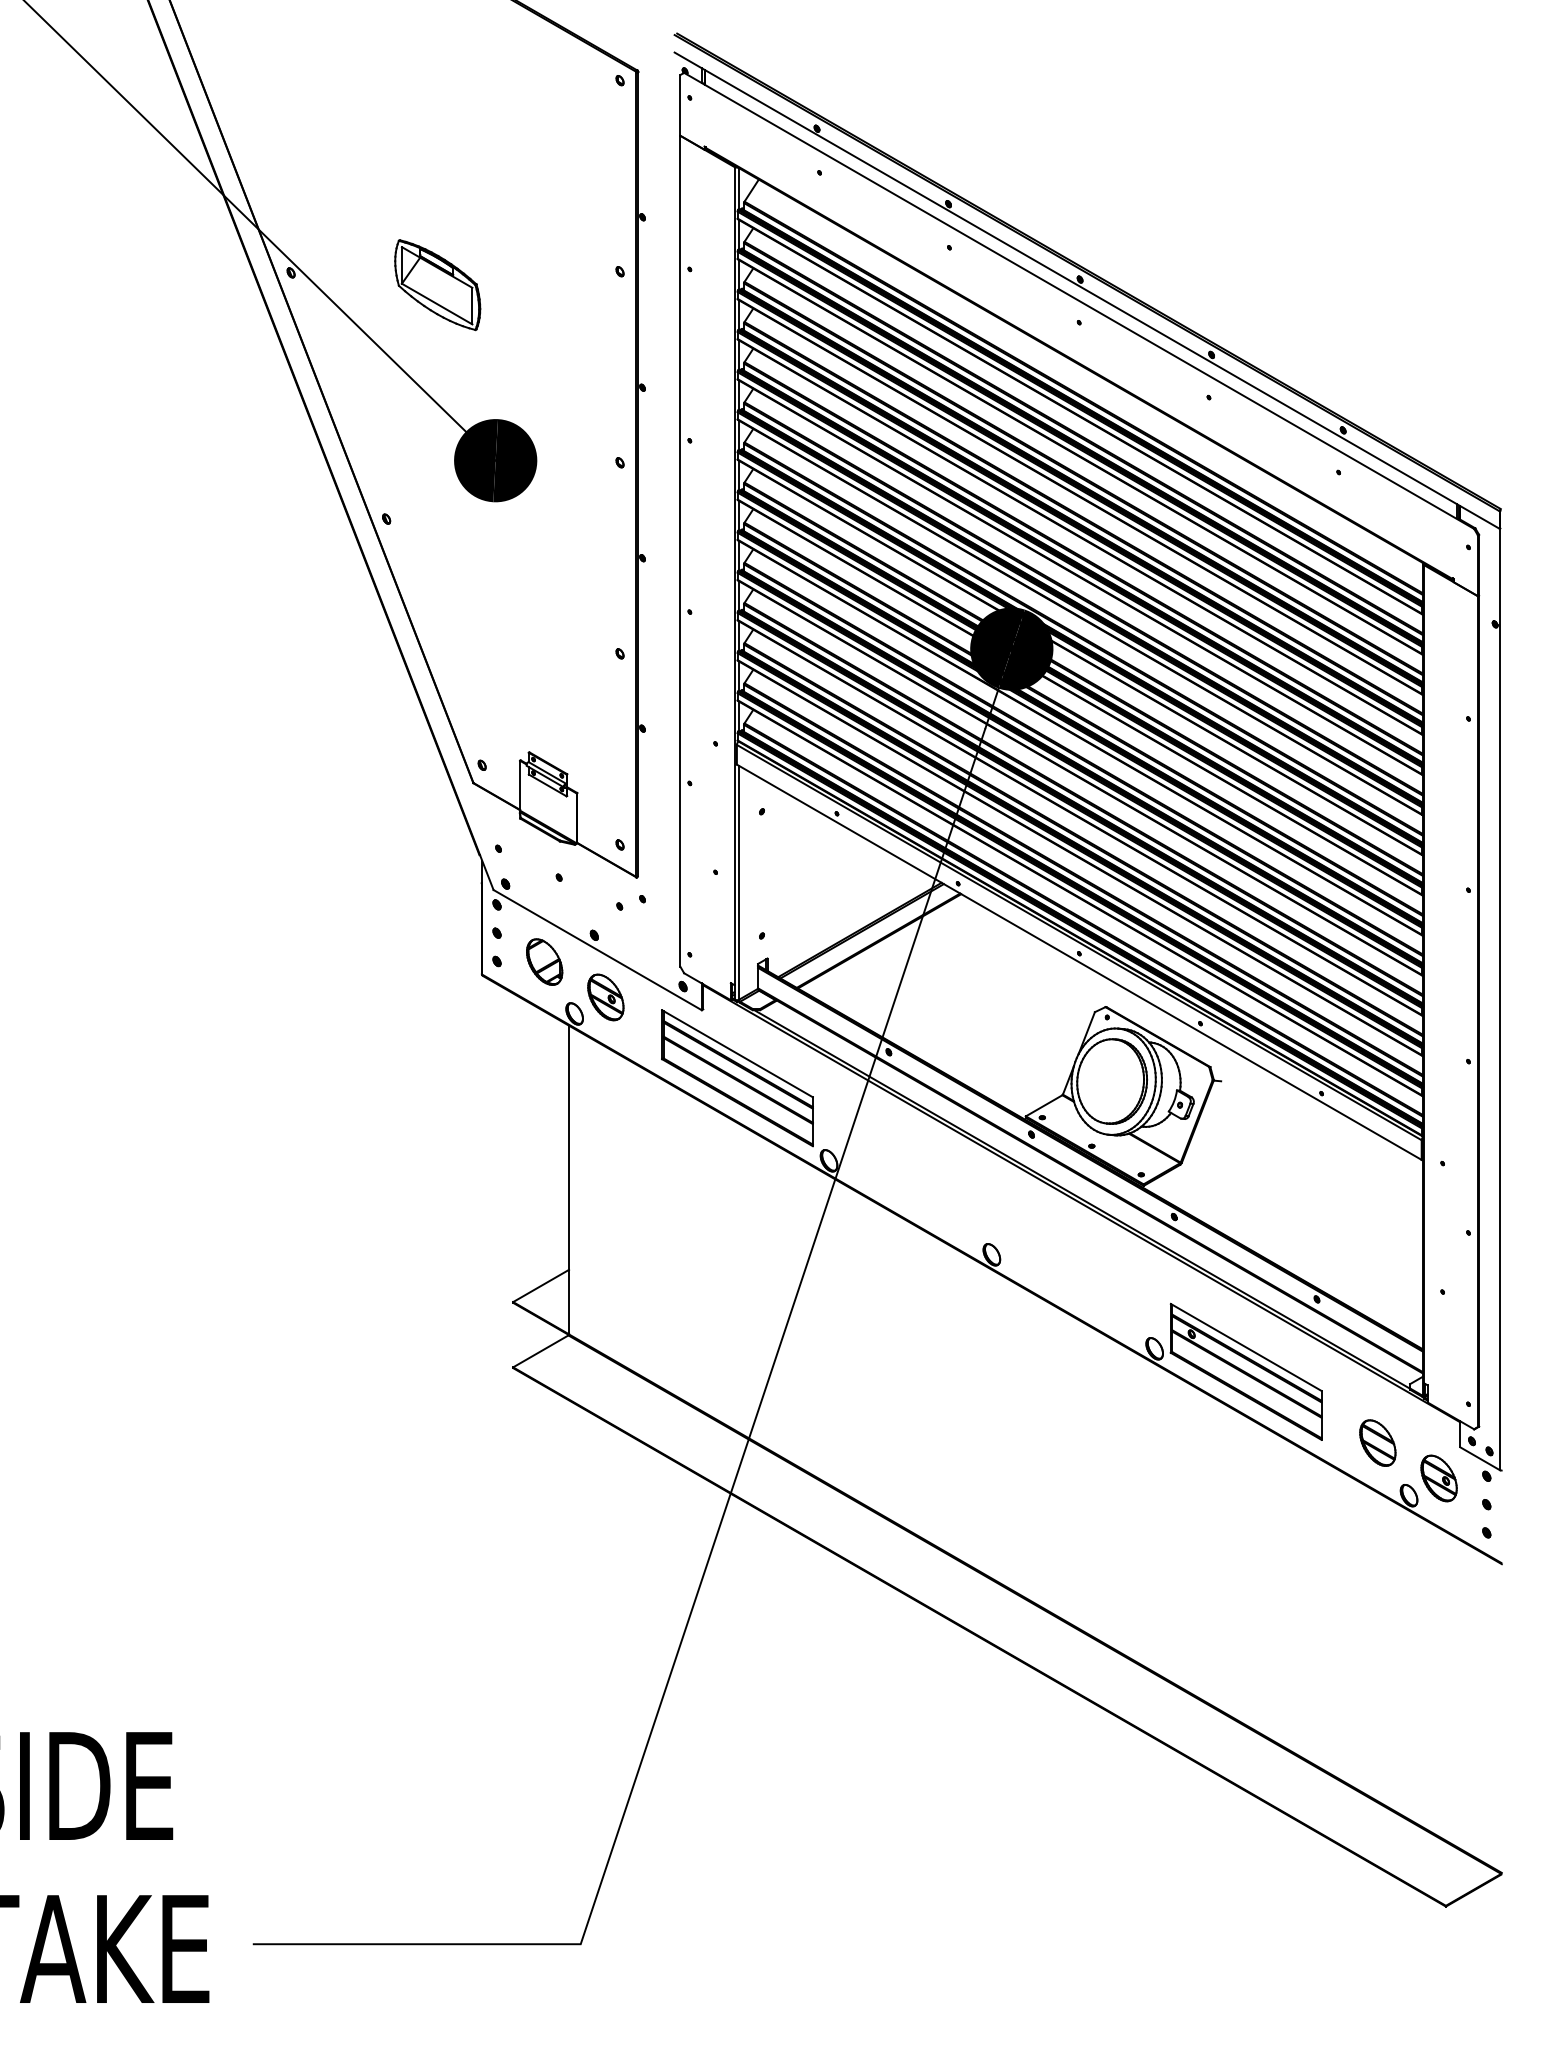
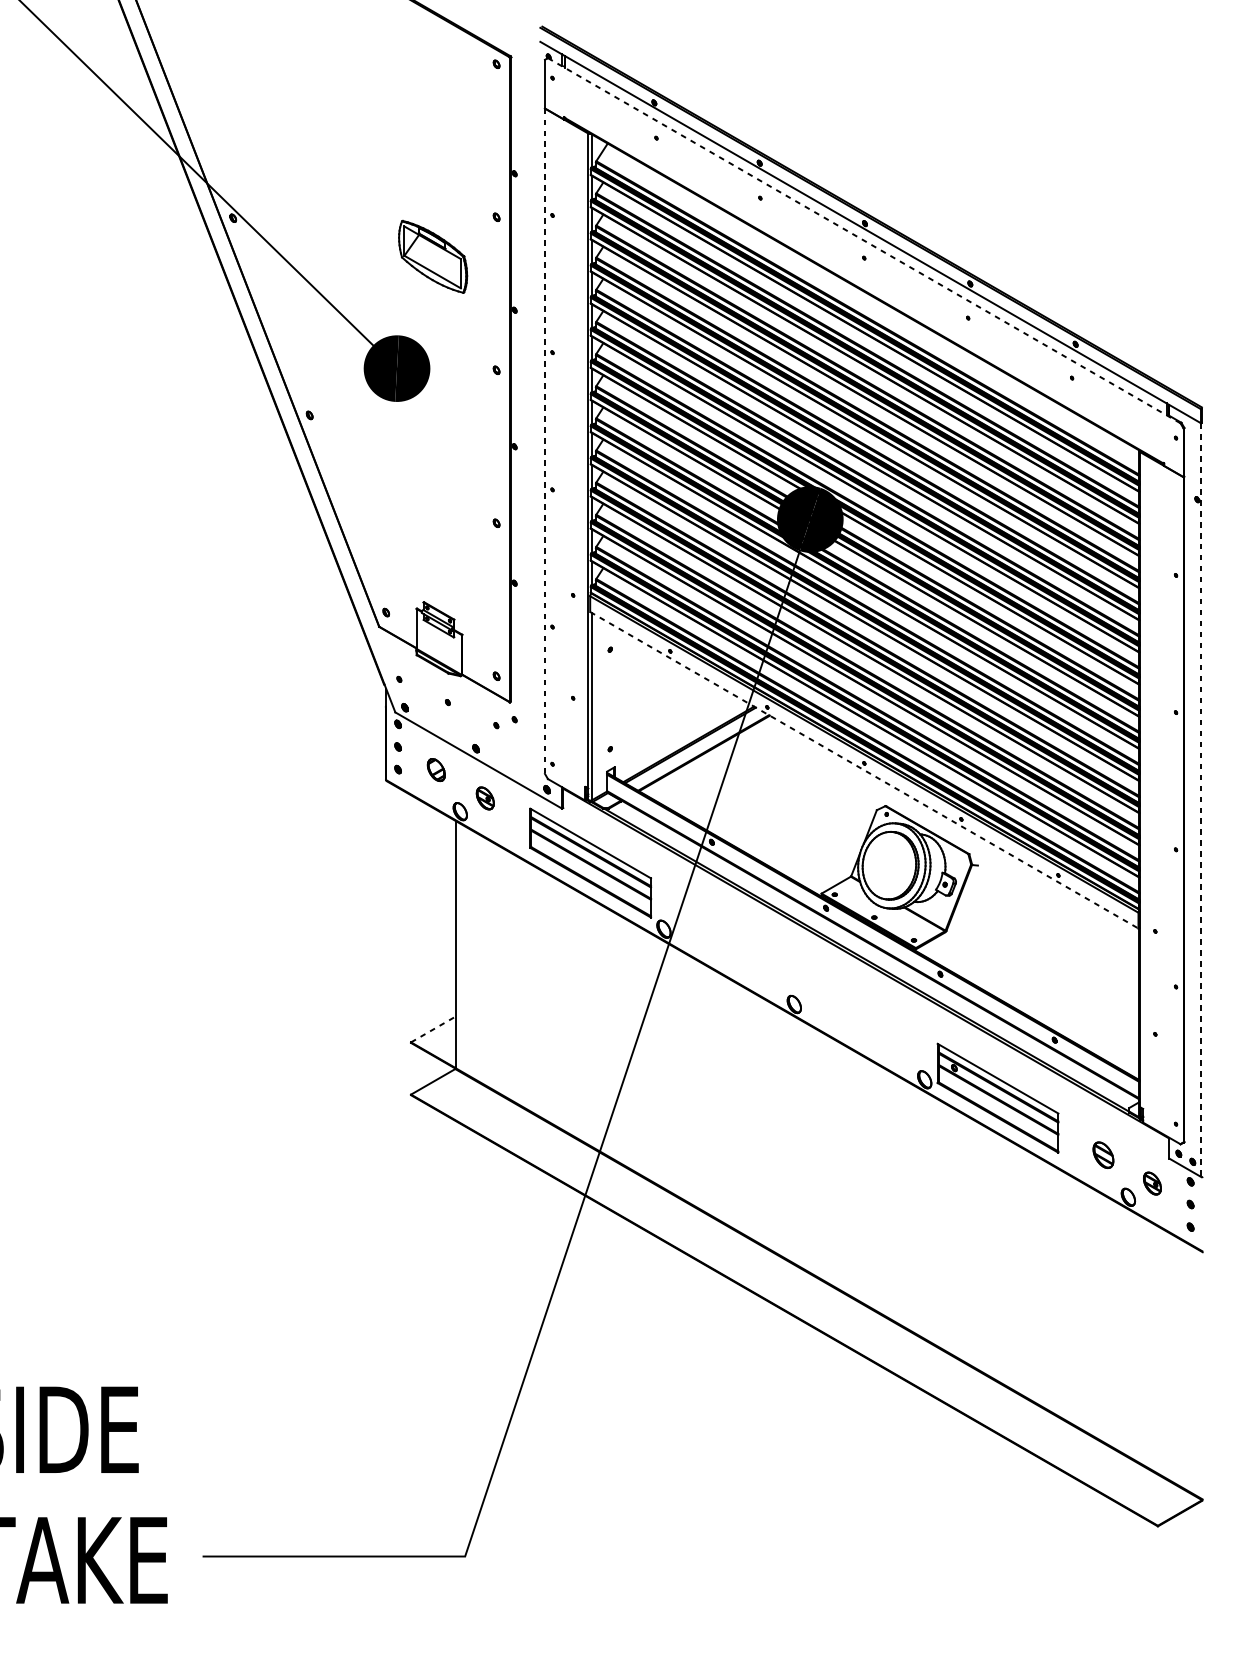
part: (437, 285) -> (432, 257), moved
line: (1079, 301) -> (864, 241), solid -> dashed
line: (680, 551) -> (545, 441), solid -> dashed
part: (544, 961) -> (436, 769), size x0.6
line: (1079, 962) -> (864, 770), solid -> dashed
part: (605, 997) -> (484, 798), size x0.6
line: (1500, 999) -> (1201, 800), solid -> dashed
line: (541, 1285) -> (433, 1029), solid -> dashed
part: (1377, 1442) -> (1103, 1154), size x0.7
part: (1438, 1478) -> (1151, 1183), size x0.6

